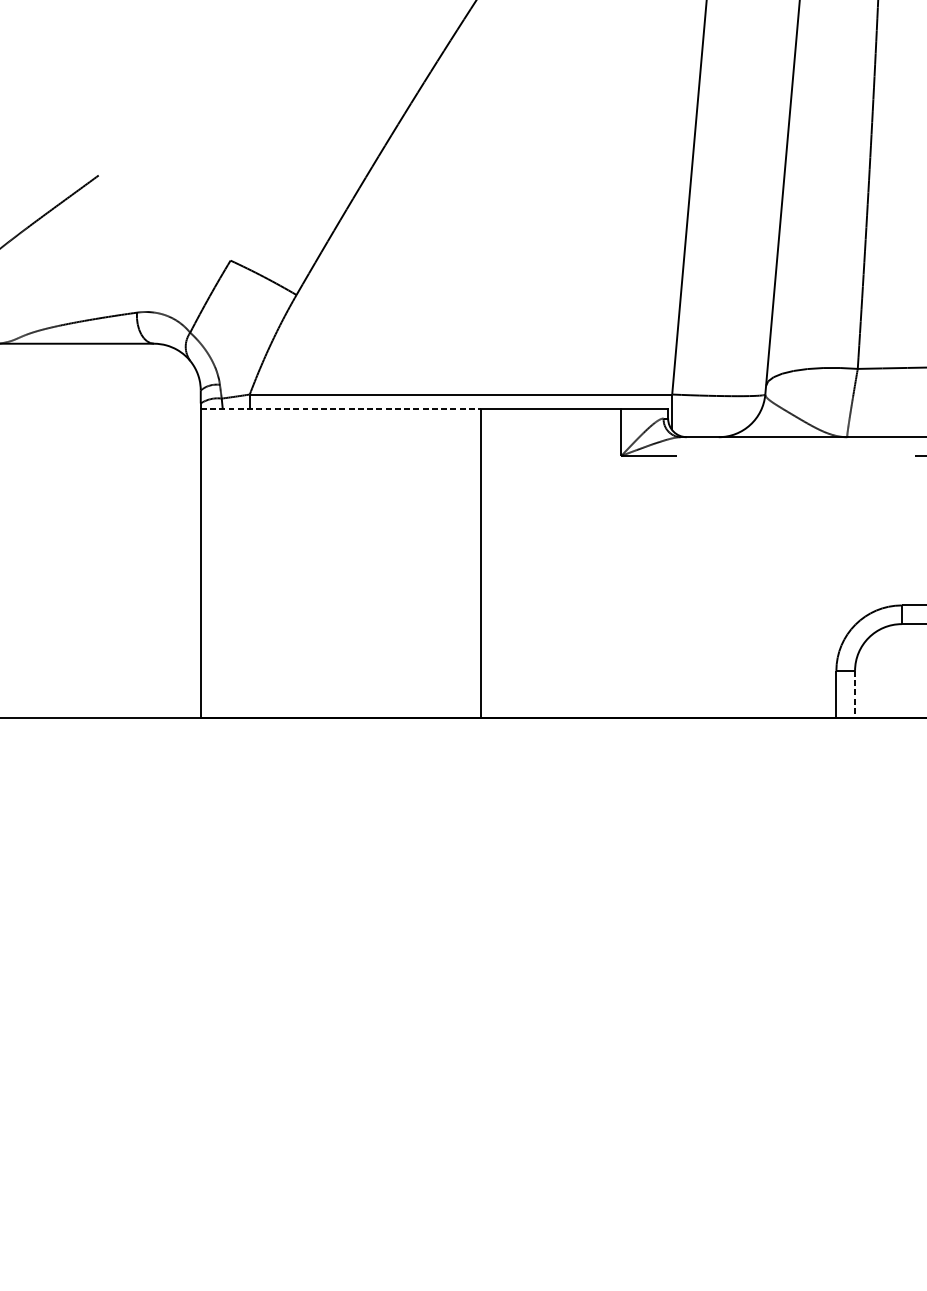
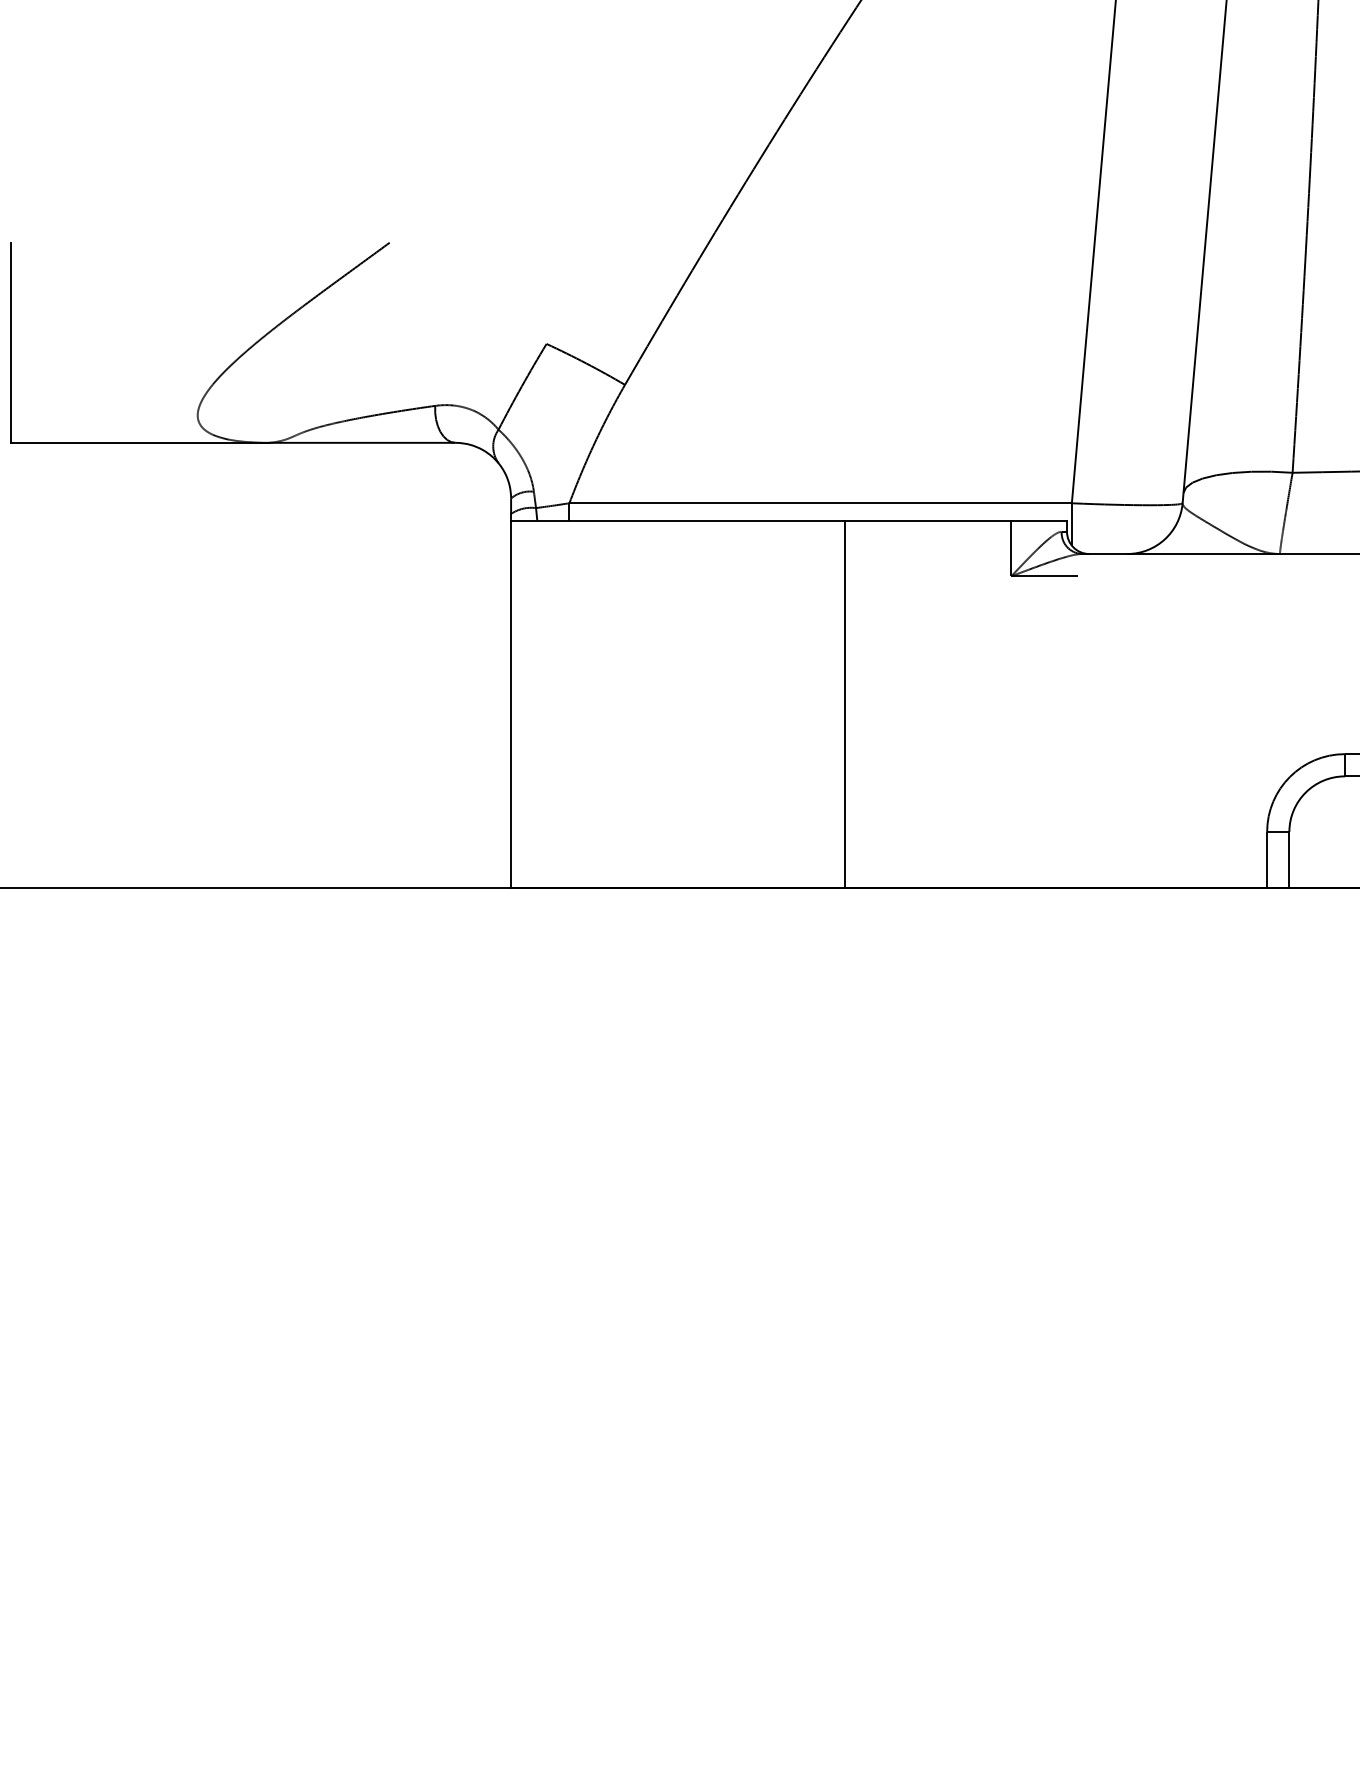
line: (340, 409) -> (677, 520), dashed -> solid
line: (855, 694) -> (1289, 859), dashed -> solid

